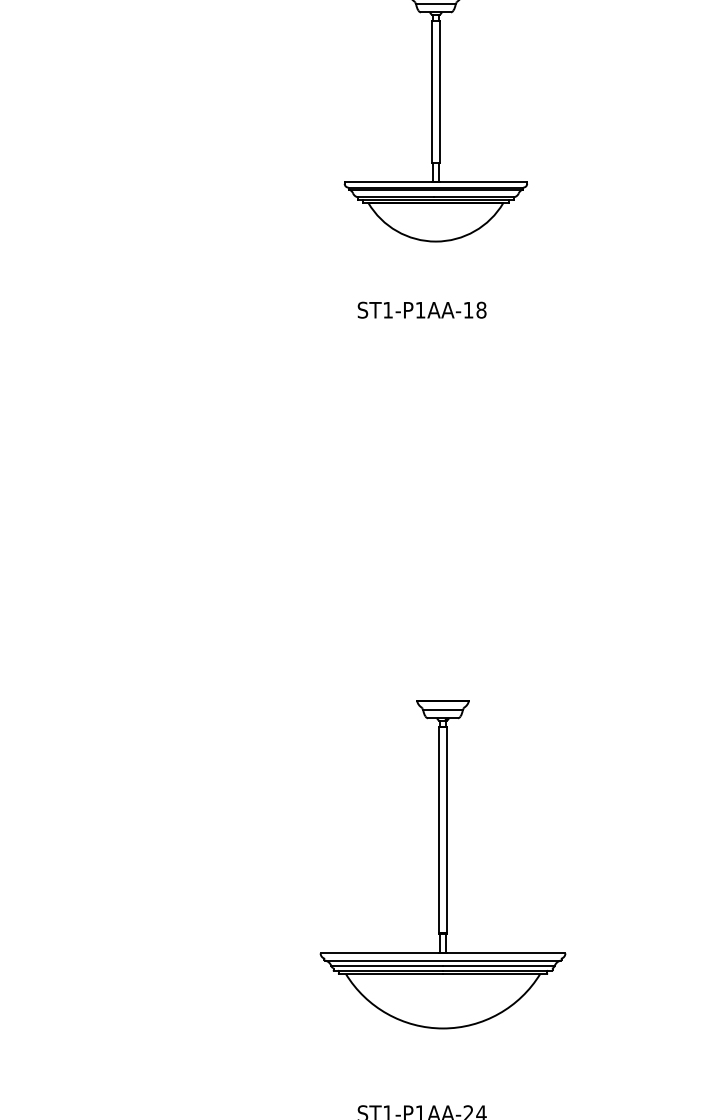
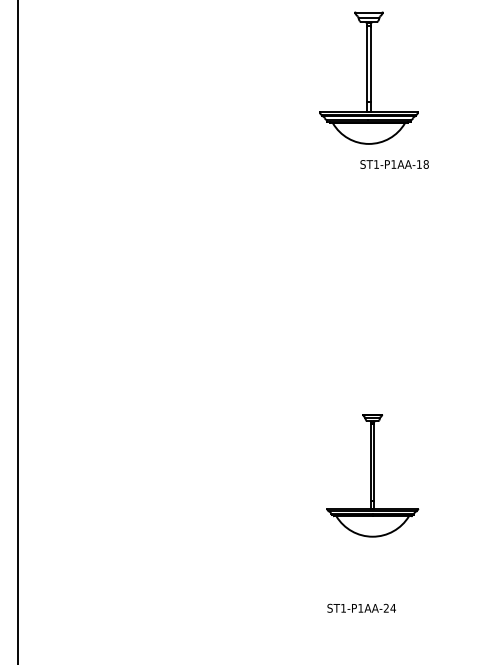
text: (421, 310) -> (394, 164), moved
part: (442, 864) -> (372, 475), size x0.7

